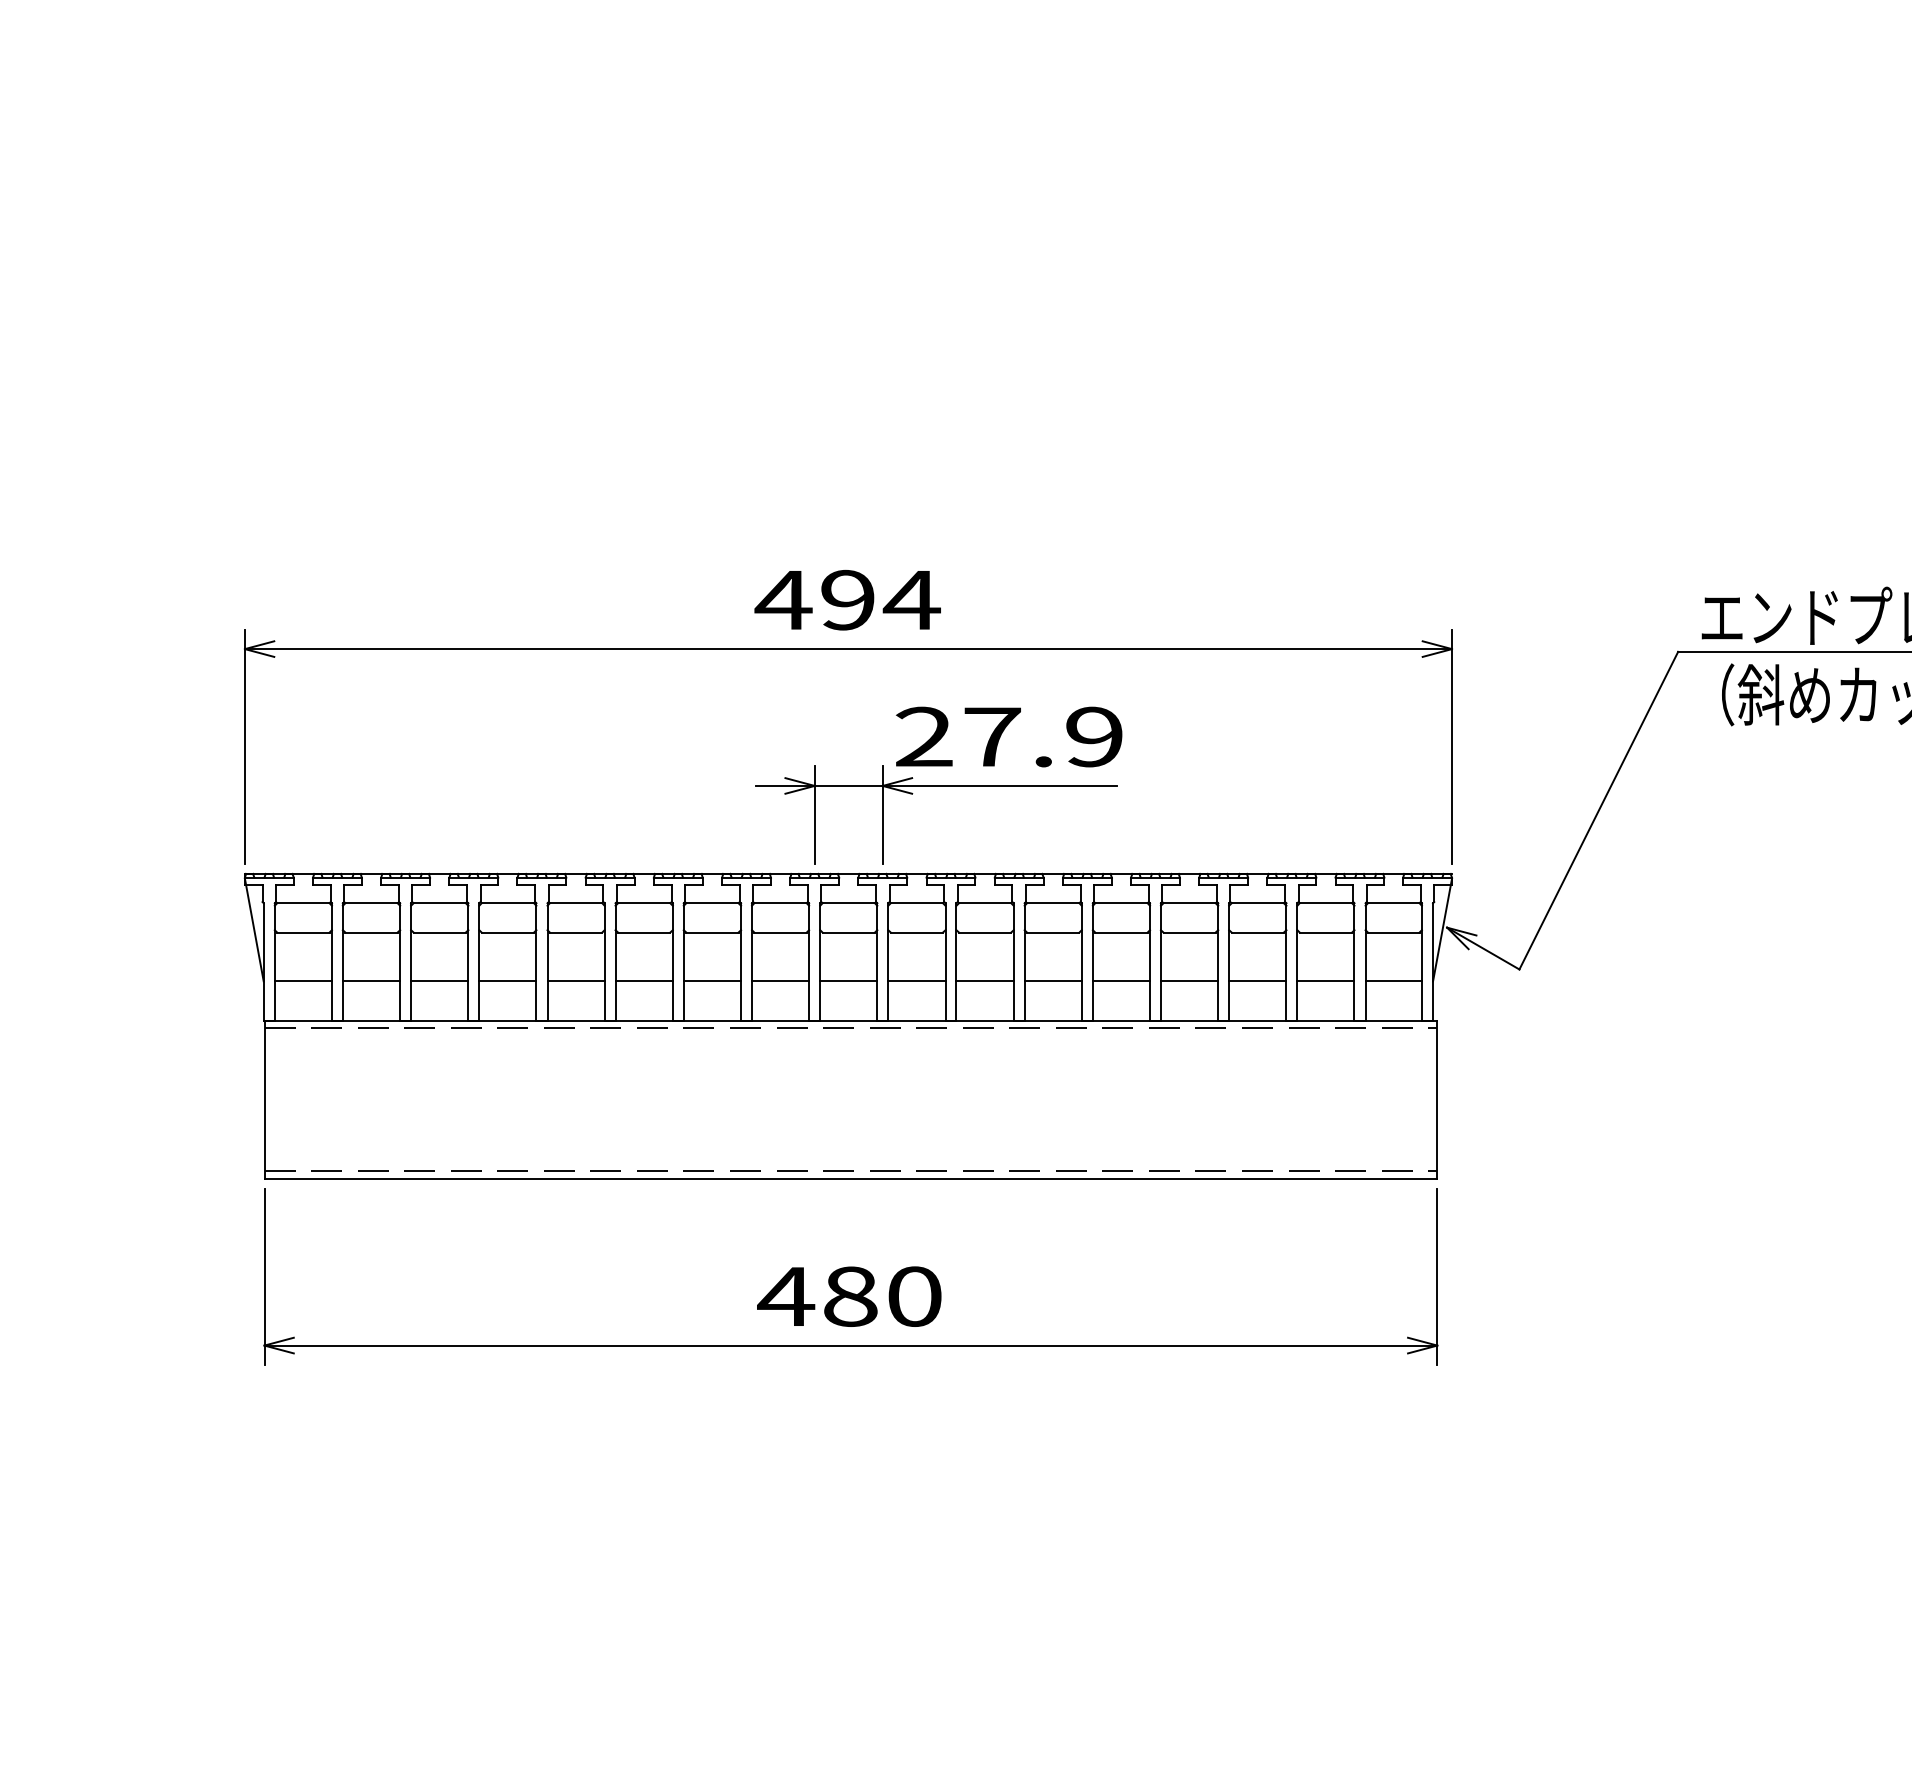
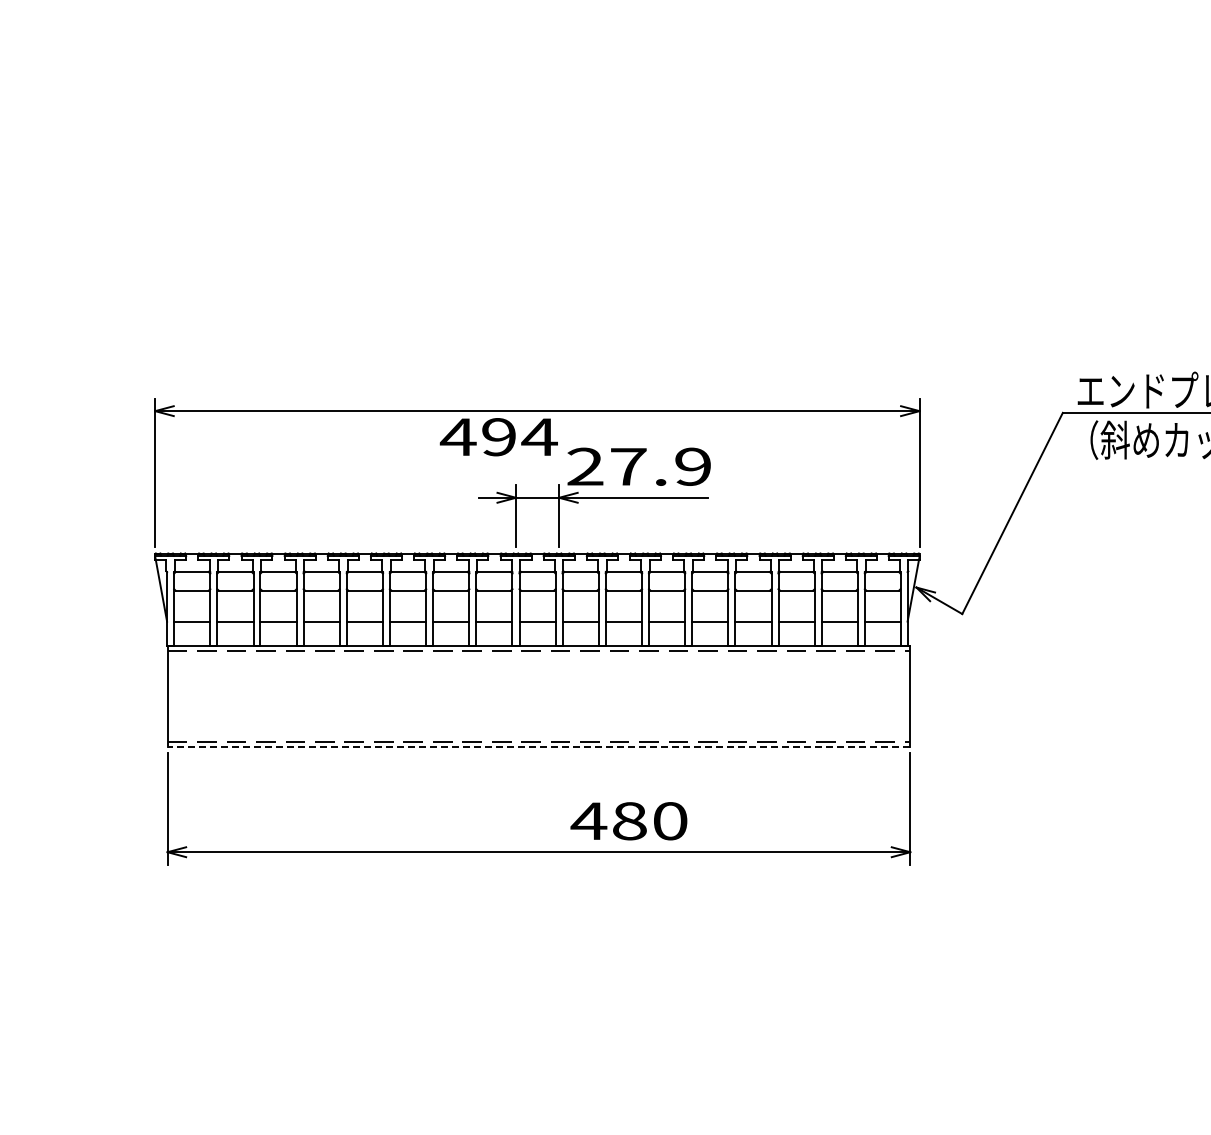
text: (847, 600) -> (498, 437), moved
line: (850, 1178) -> (538, 746), solid -> dashed
text: (848, 1297) -> (628, 821), moved

